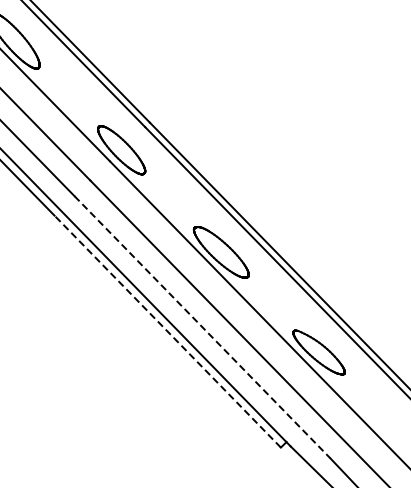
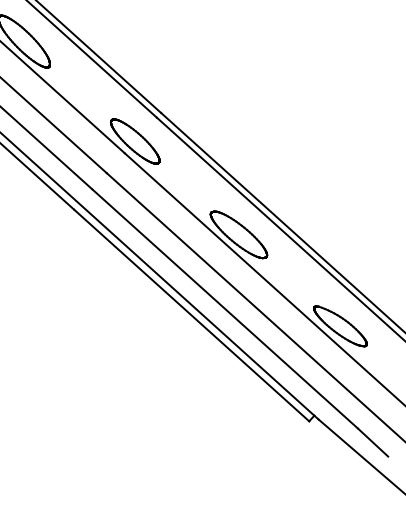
line: (202, 326) -> (225, 308), dashed -> solid
line: (167, 331) -> (191, 315), dashed -> solid

